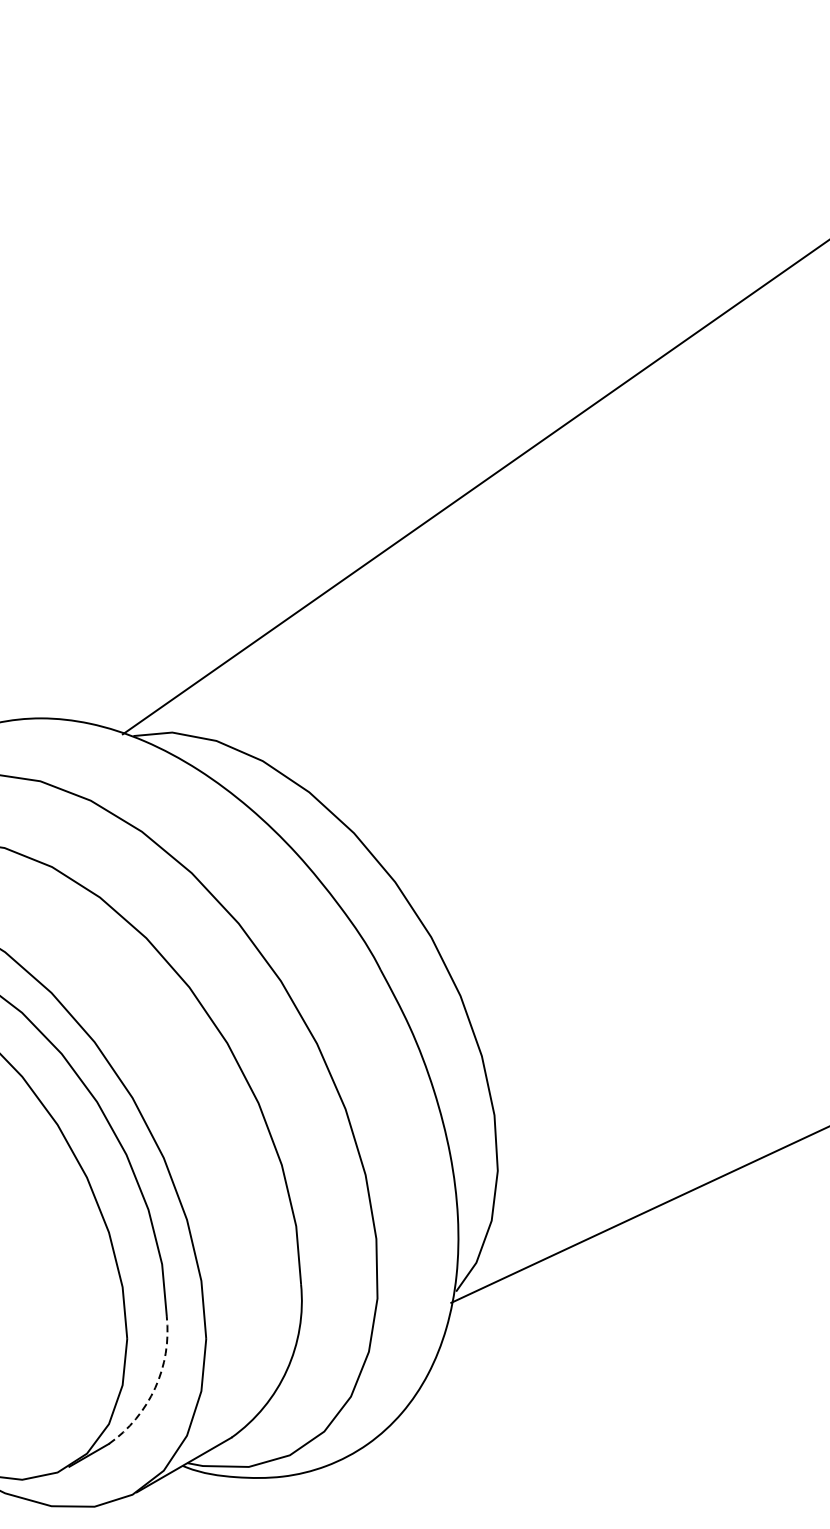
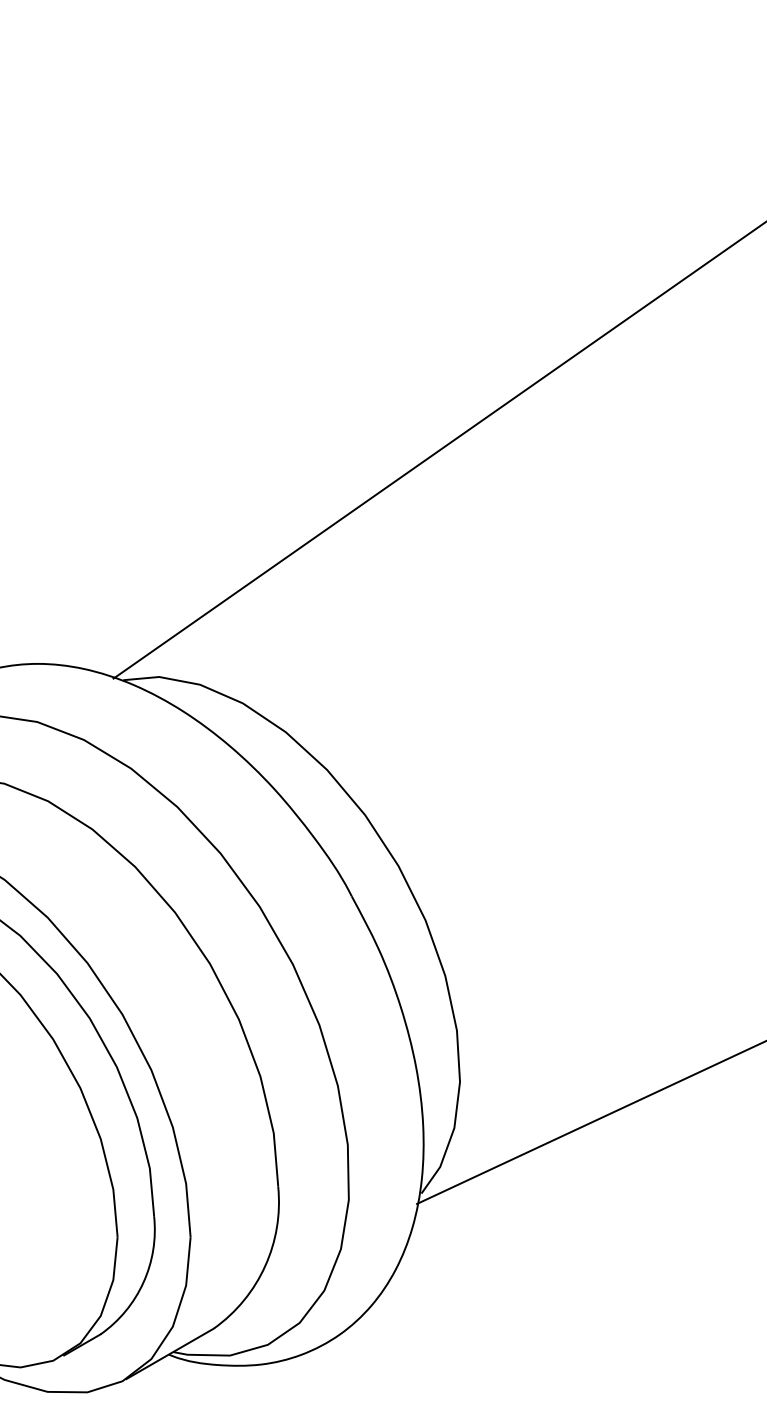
arc: (155, 1387) -> (143, 1282), dashed -> solid

